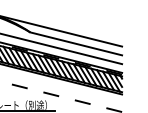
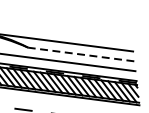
line: (75, 43) -> (80, 54), solid -> dashed

